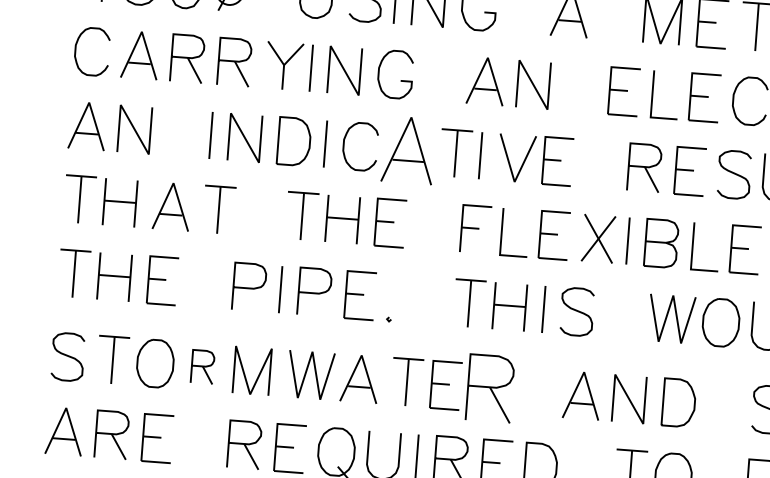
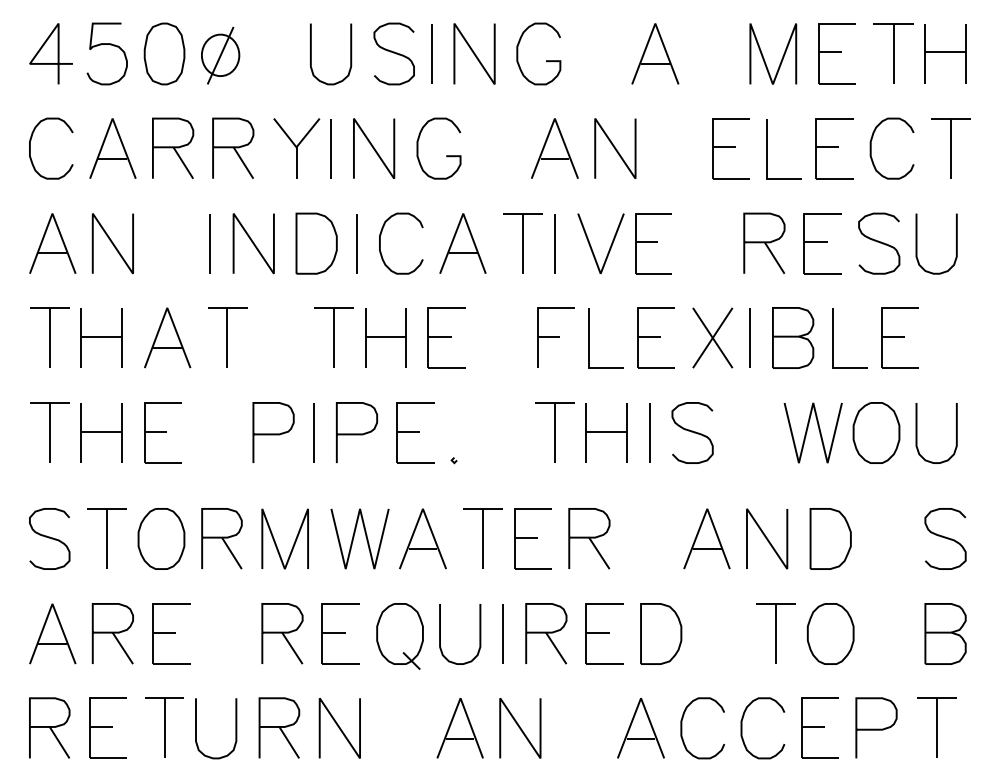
part: (408, 150) -> (462, 243), size x0.71
part: (202, 366) -> (221, 538), size x1.43
part: (490, 388) -> (589, 538), size x0.71

